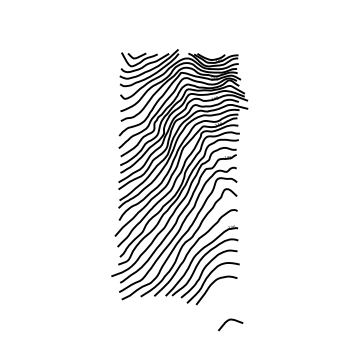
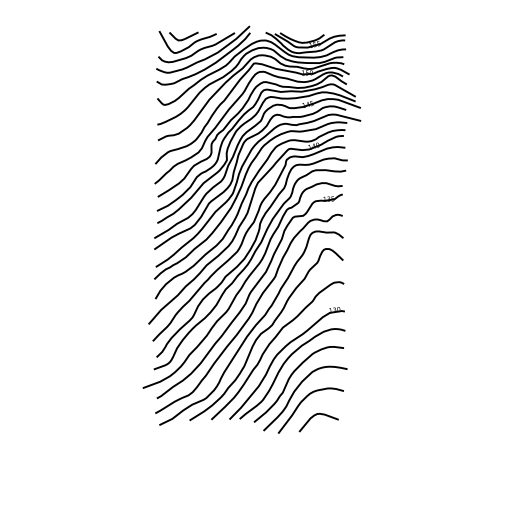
curve: (228, 321) -> (315, 416), moved

